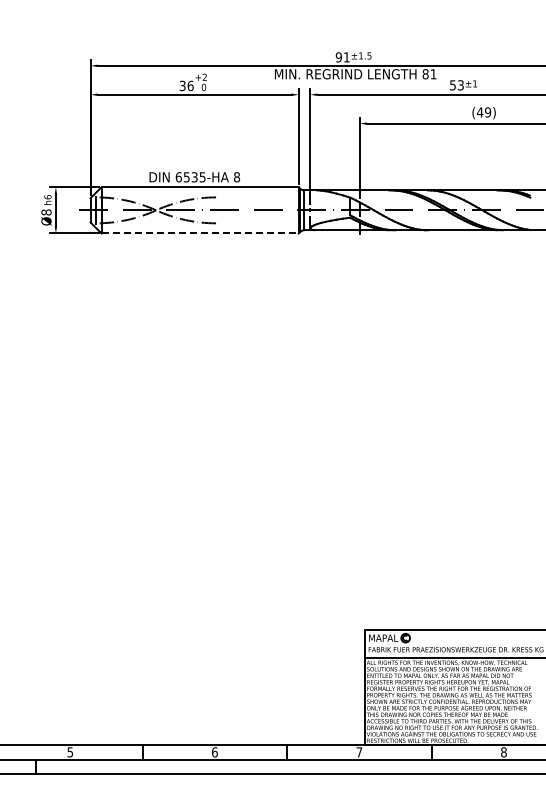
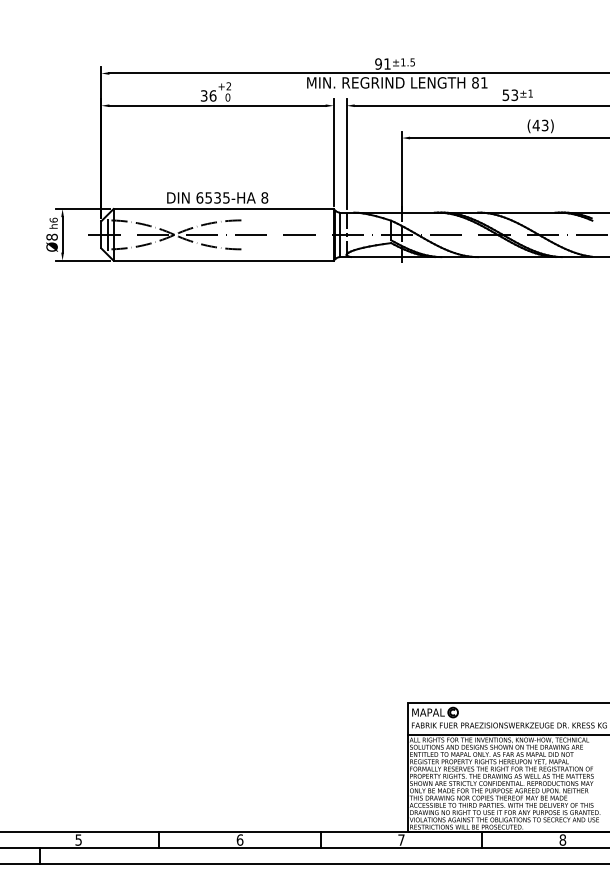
text: (488, 112) -> (545, 125), (49) -> (43)
line: (200, 233) -> (224, 260), dashed -> solid

